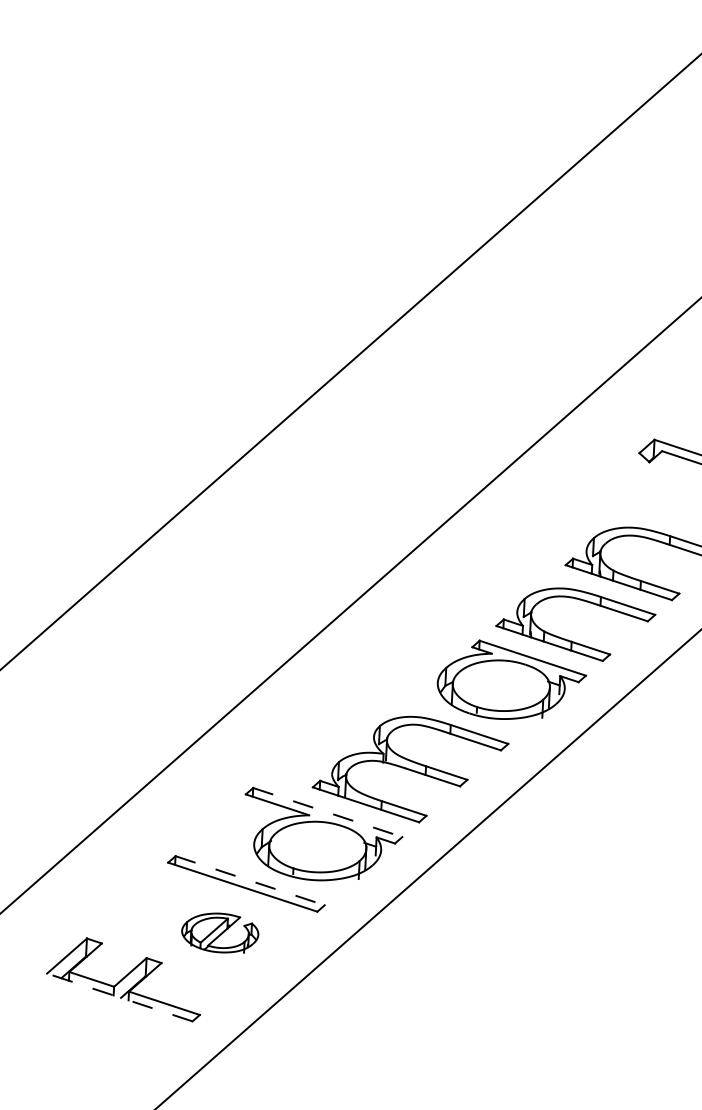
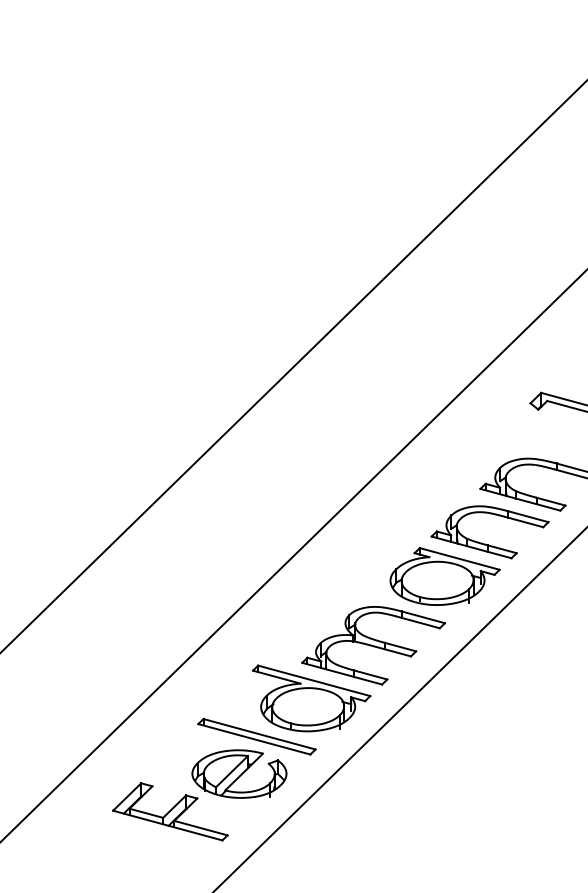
line: (328, 812) -> (314, 680), dashed -> solid
line: (251, 881) -> (260, 734), dashed -> solid
part: (220, 932) -> (239, 773), size x1.67
line: (119, 997) -> (167, 825), dashed -> solid

